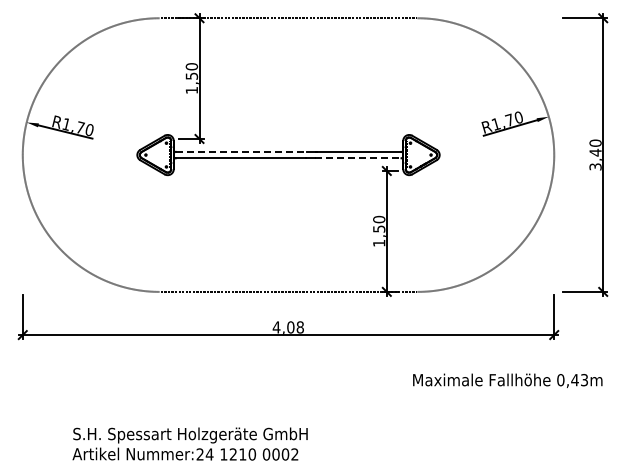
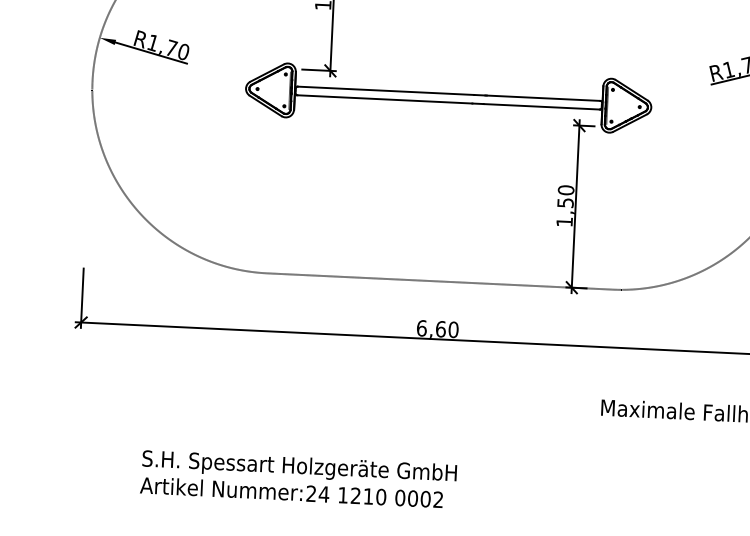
line: (241, 151) -> (385, 90), dashed -> solid
line: (358, 158) -> (542, 107), dashed -> solid
text: (288, 327) -> (437, 329), 4,08 -> 6,60

